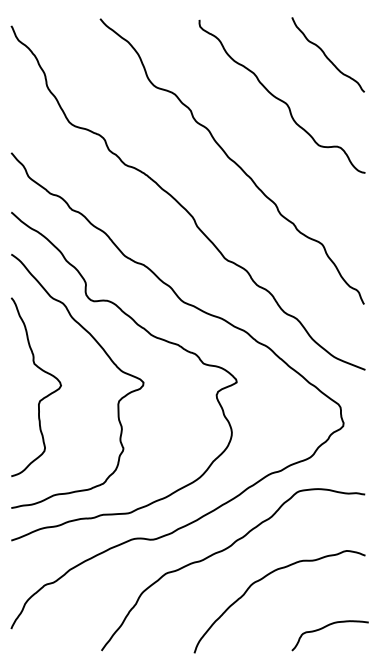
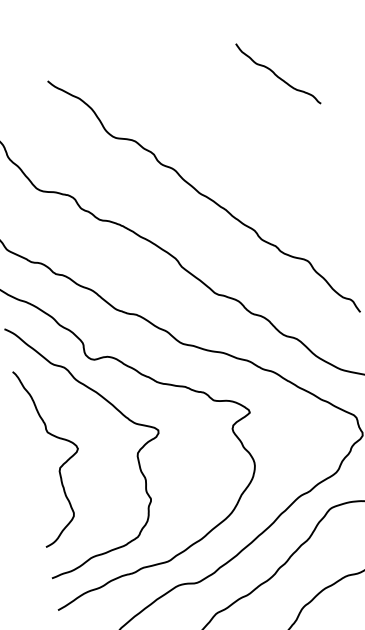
curve: (279, 98) -> (238, 125), removed

